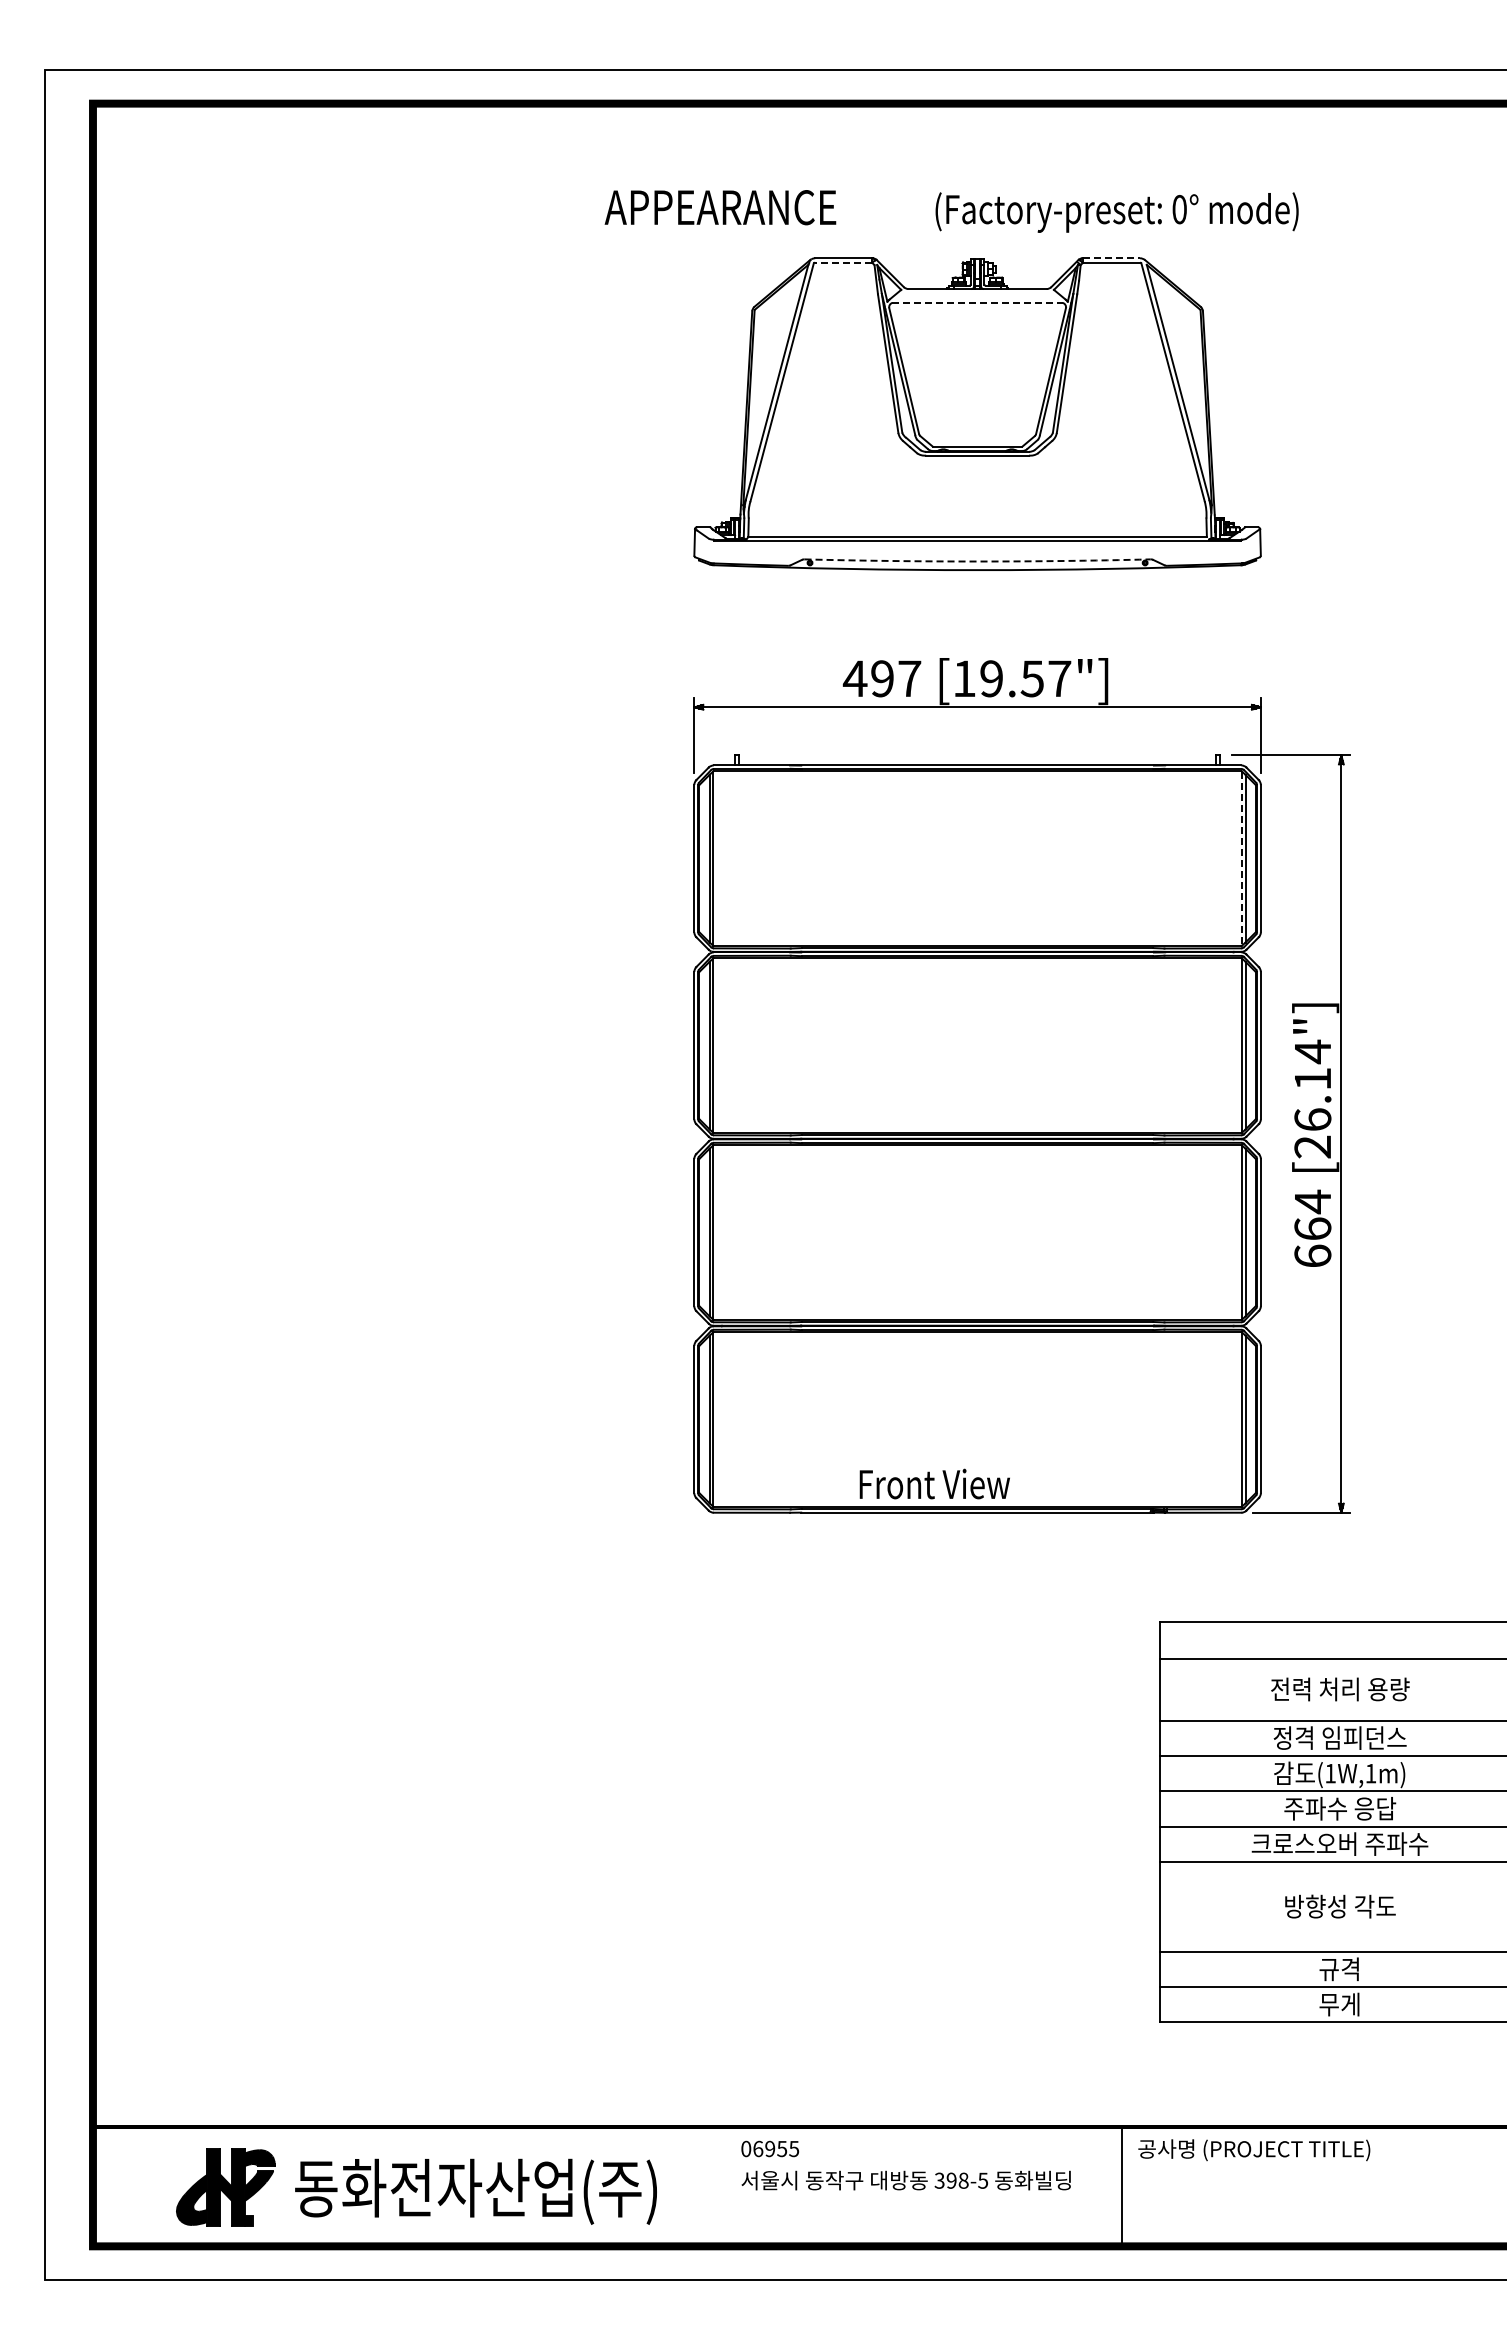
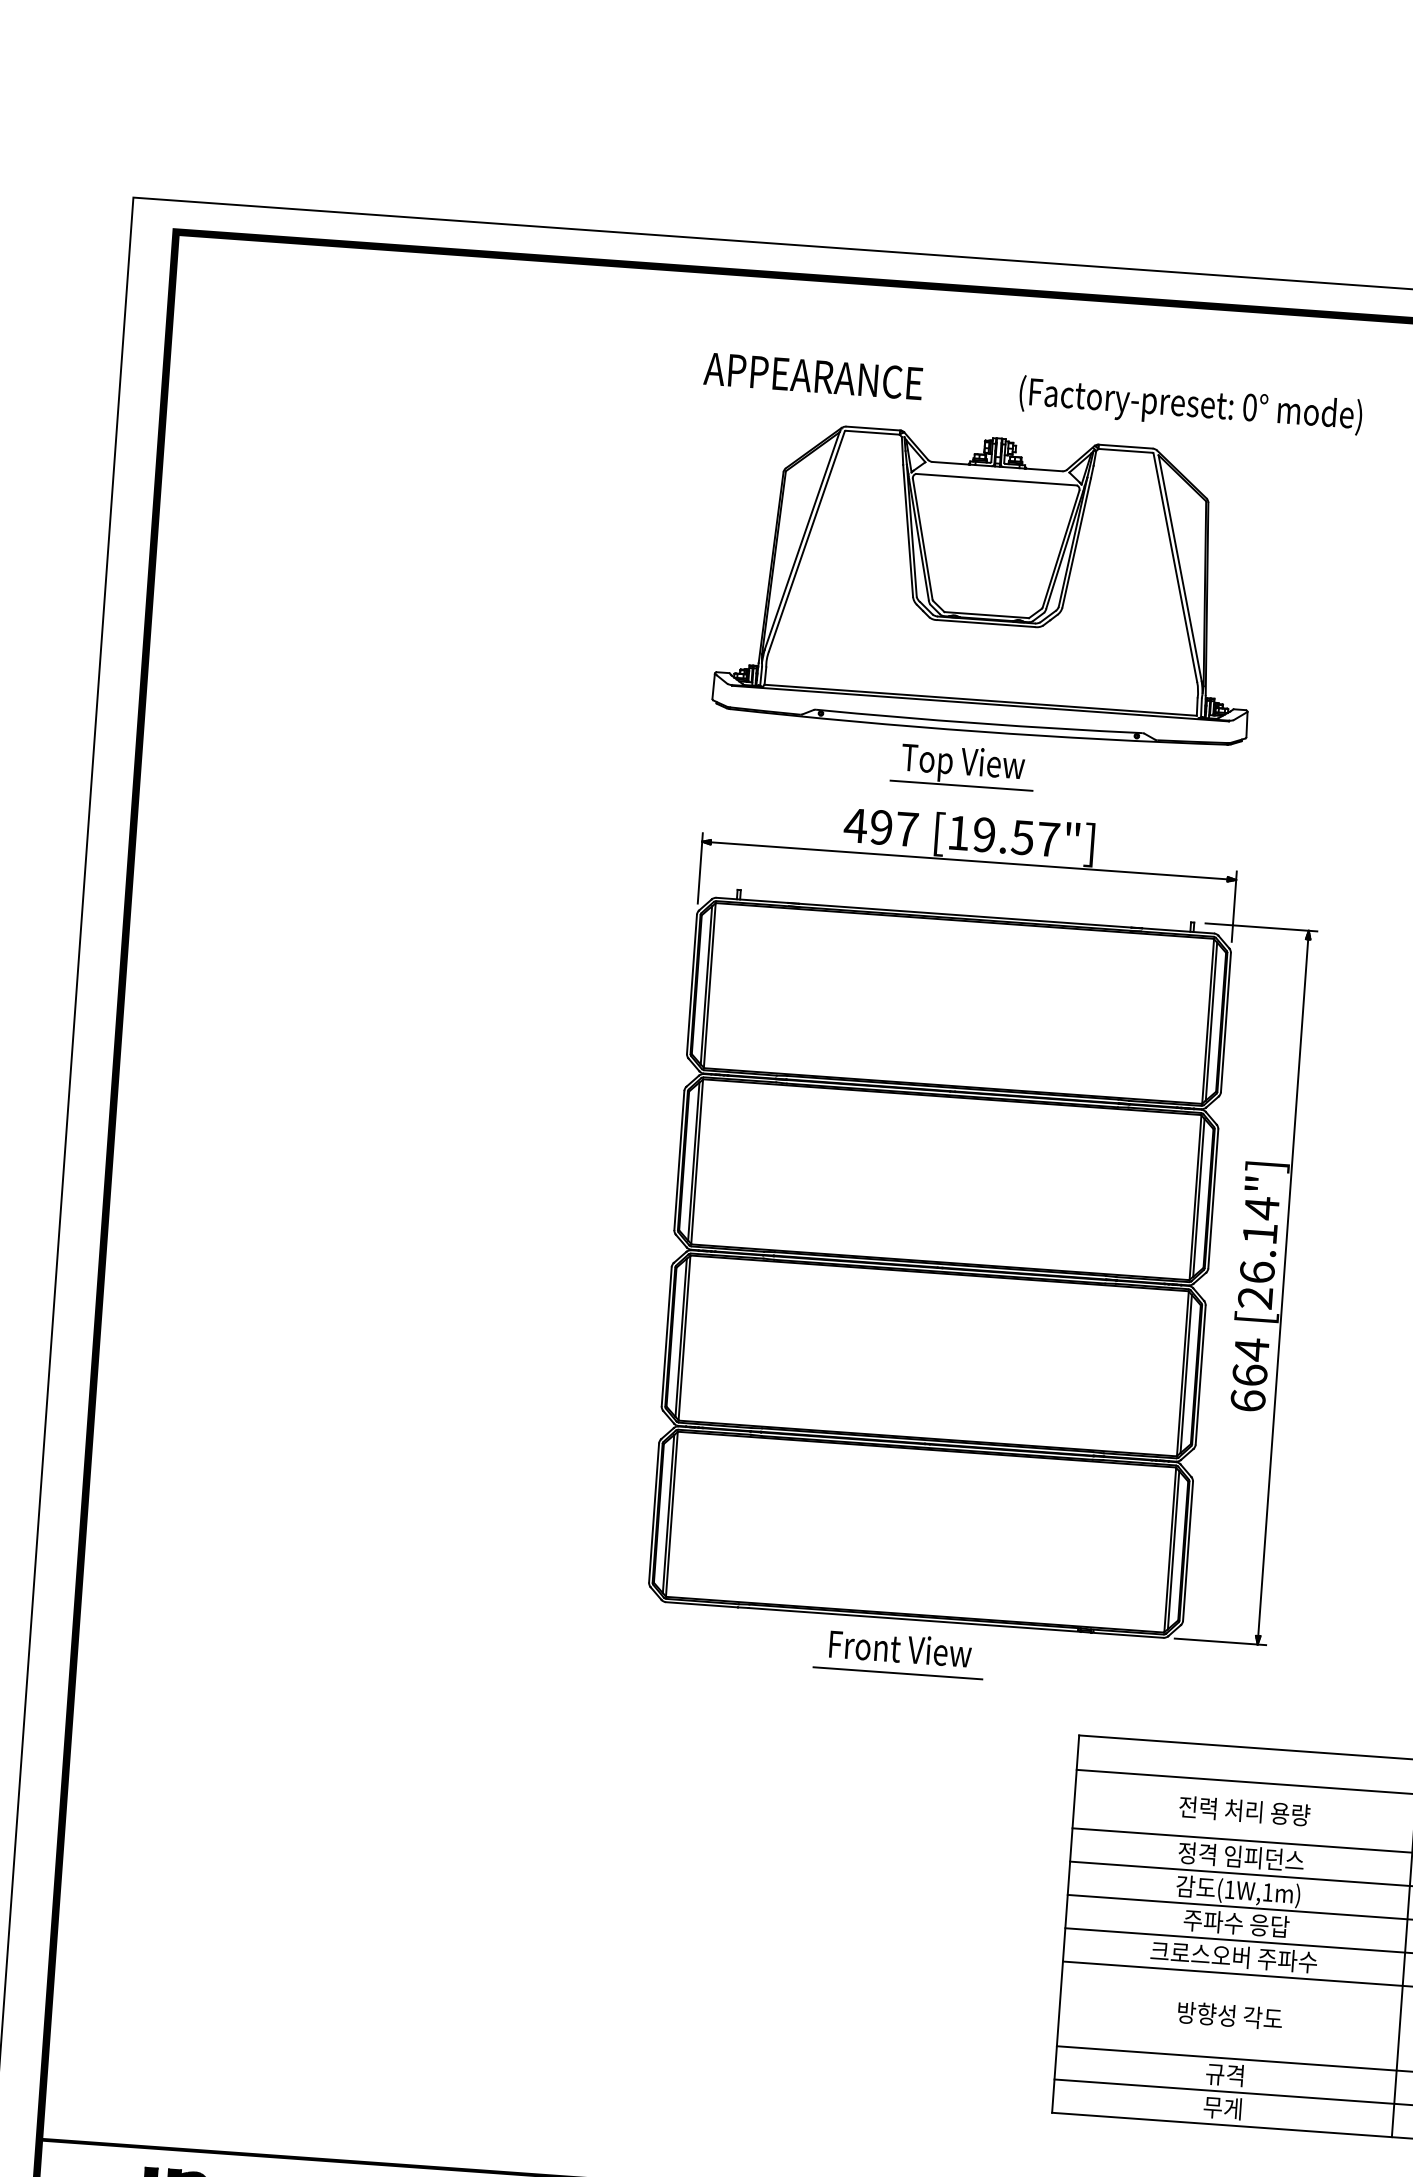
text: (720, 207) -> (813, 376), moved
text: (1116, 212) -> (1190, 406), moved
line: (1111, 258) -> (1125, 446), dashed -> solid
line: (843, 262) -> (872, 432), dashed -> solid
line: (978, 302) -> (997, 479), dashed -> solid
arc: (977, 561) -> (978, 723), dashed -> solid
part: (963, 608) -> (962, 766), added
line: (1241, 859) -> (1207, 1022), dashed -> solid
text: (934, 1483) -> (900, 1648), moved
line: (963, 1570) -> (897, 1673), added

